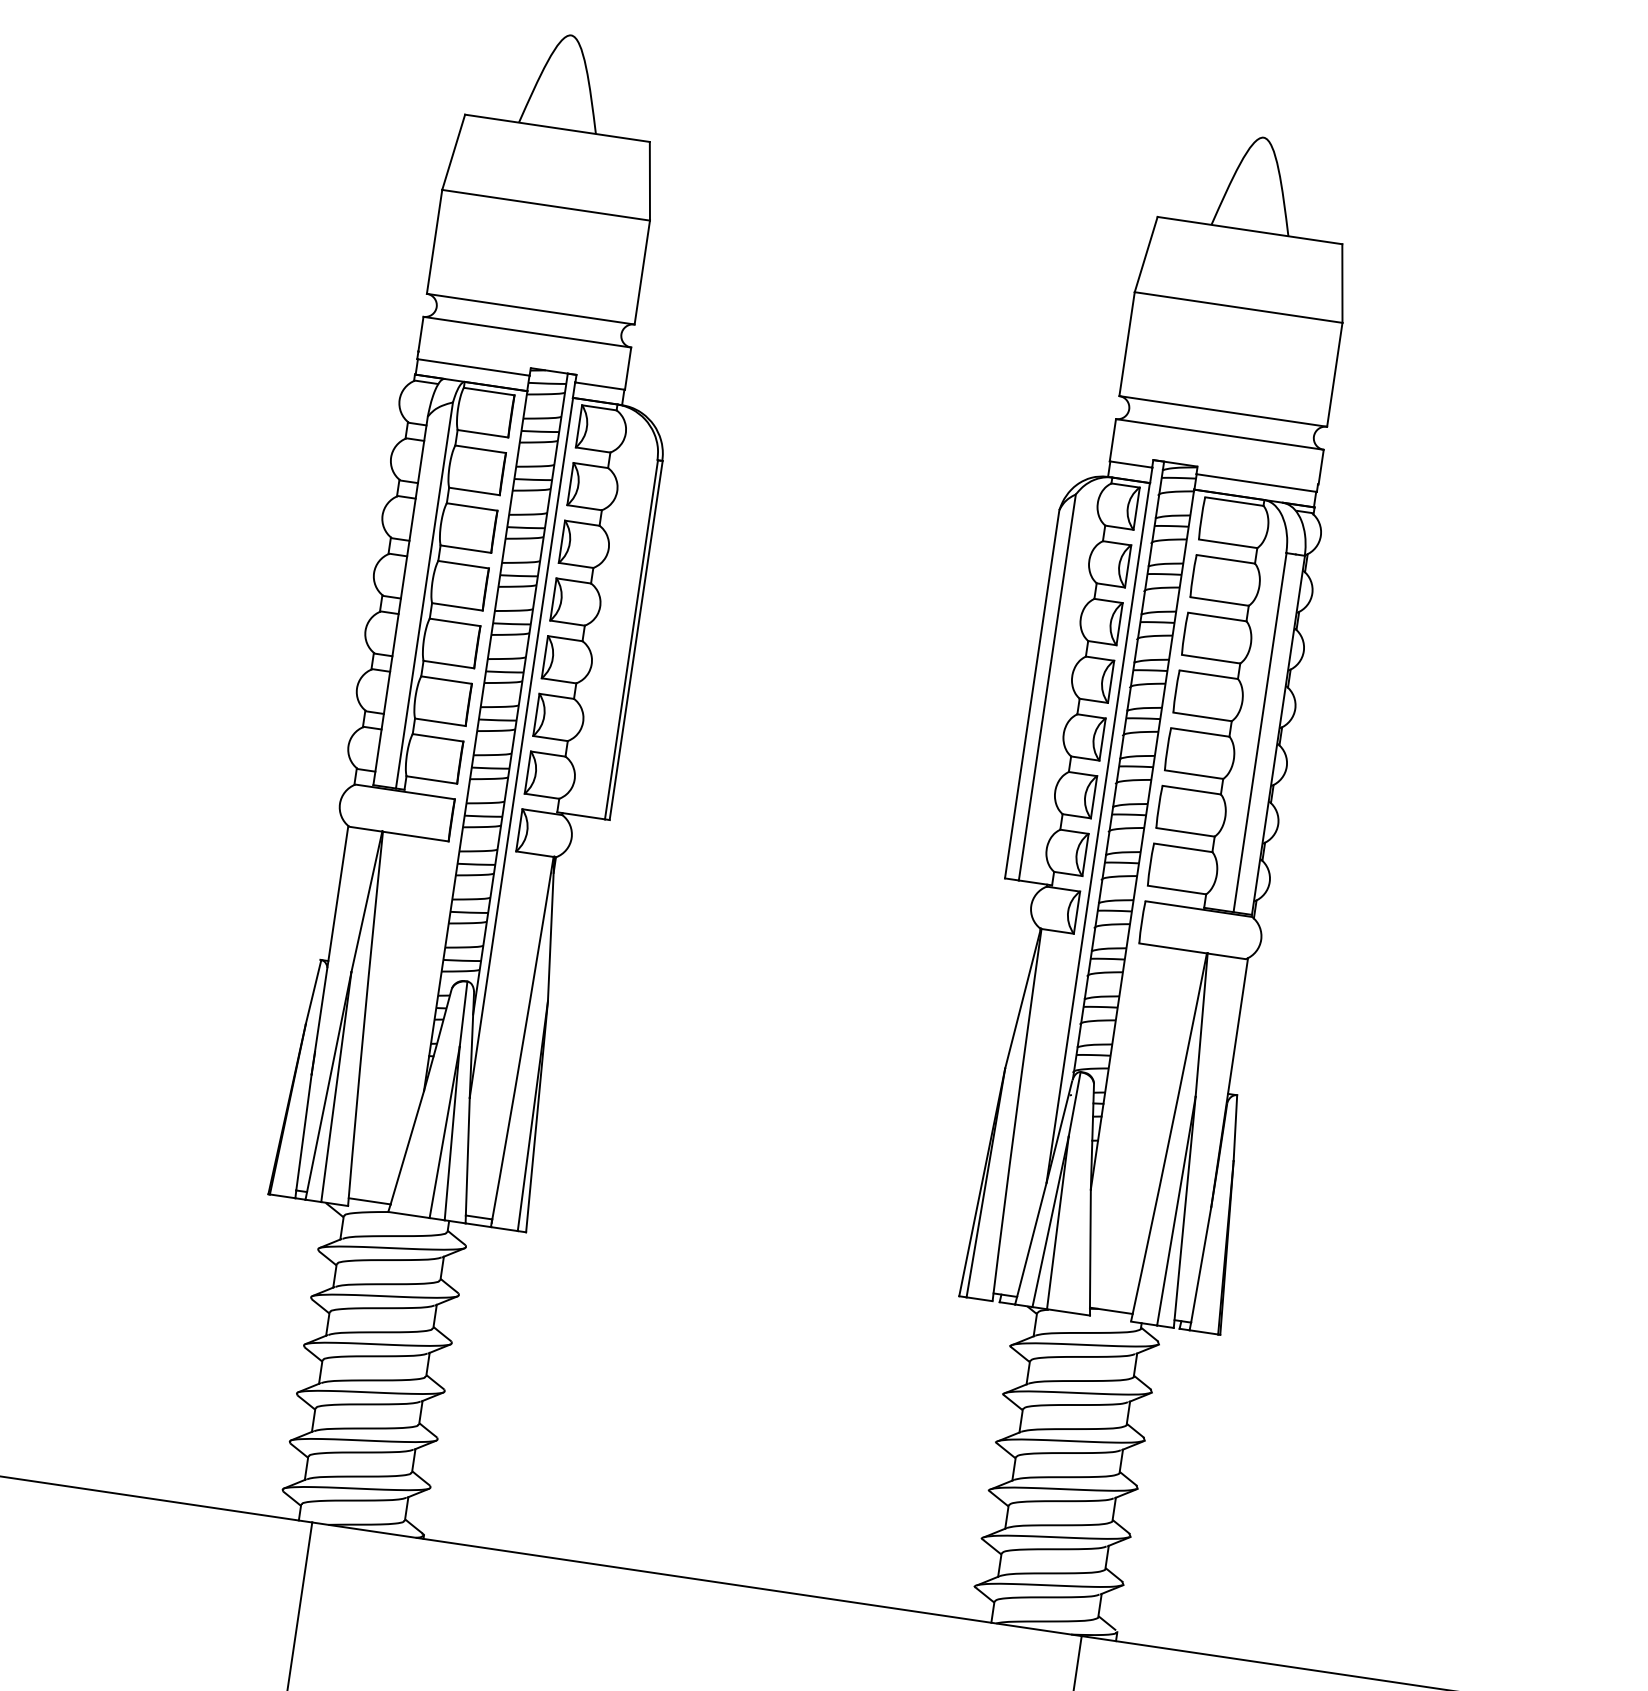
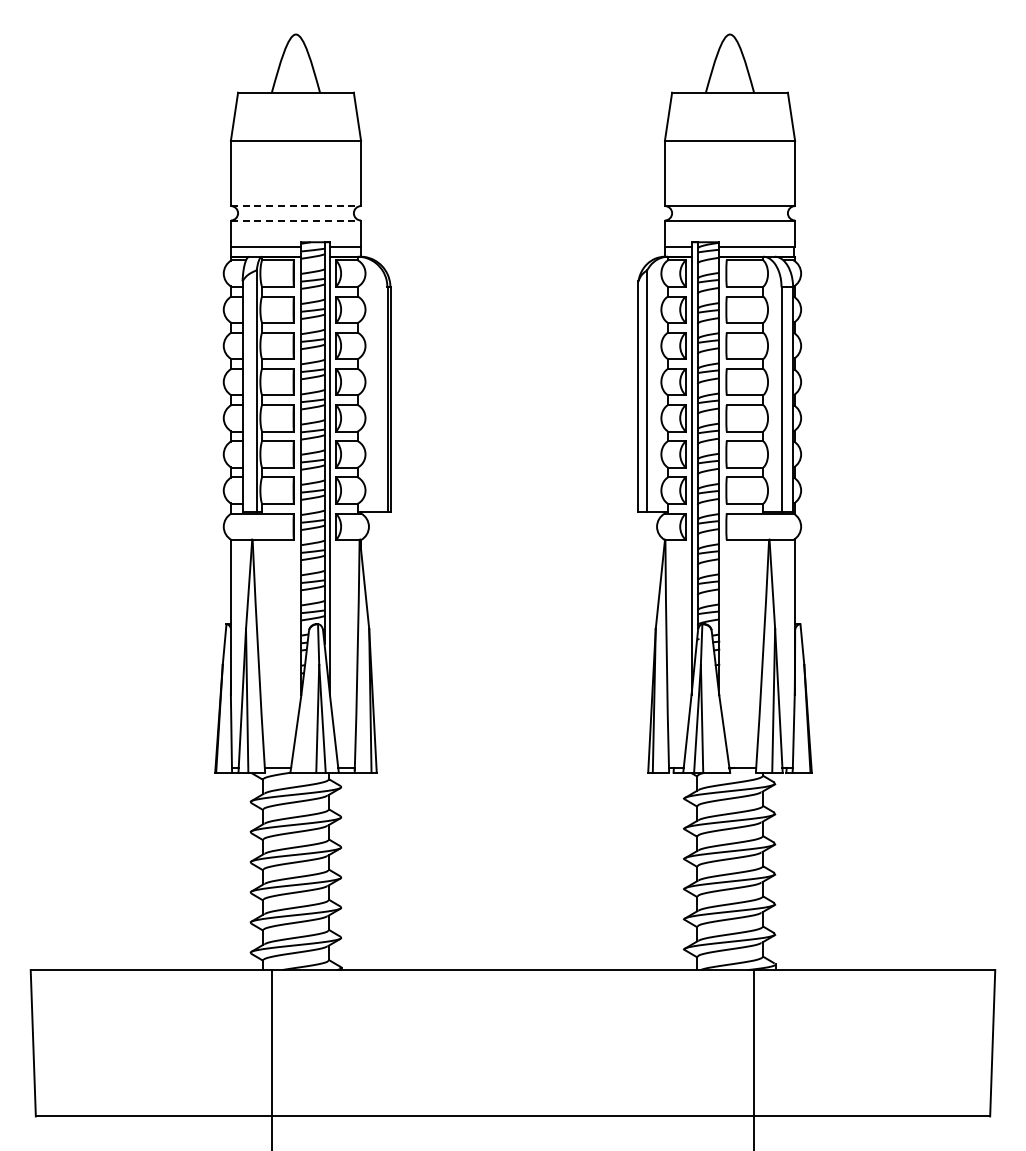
line: (531, 309) -> (296, 206), solid -> dashed
line: (528, 332) -> (296, 220), solid -> dashed

